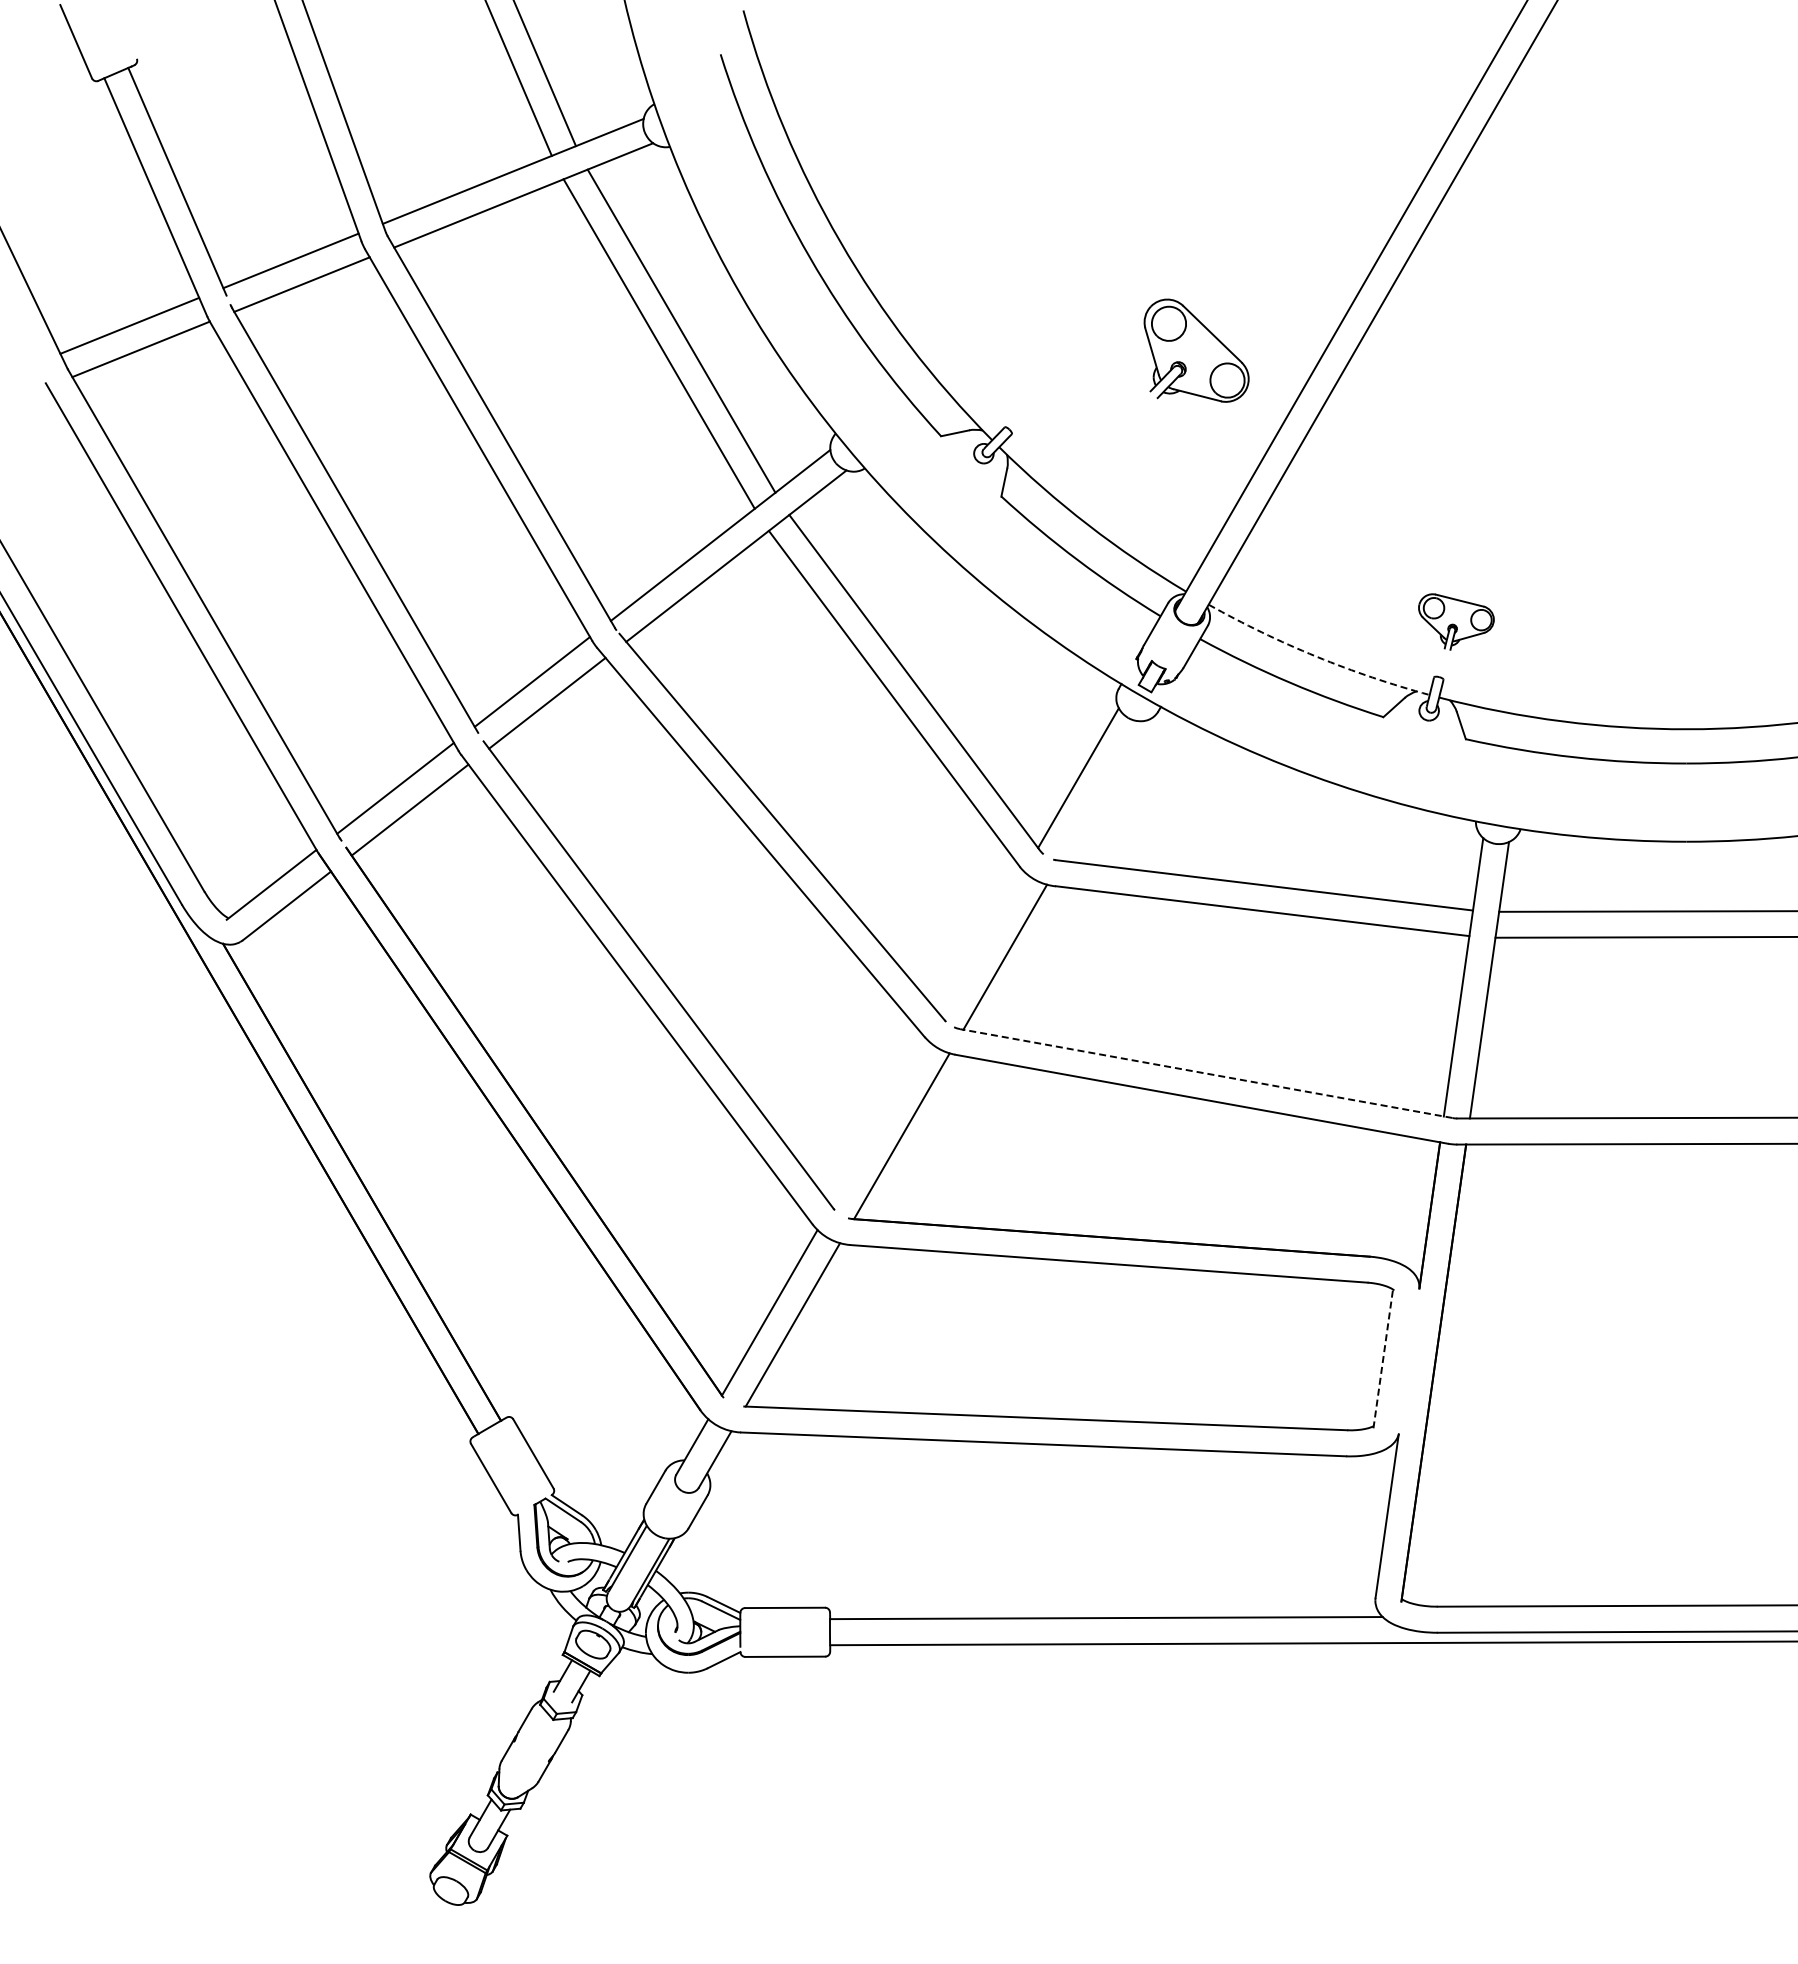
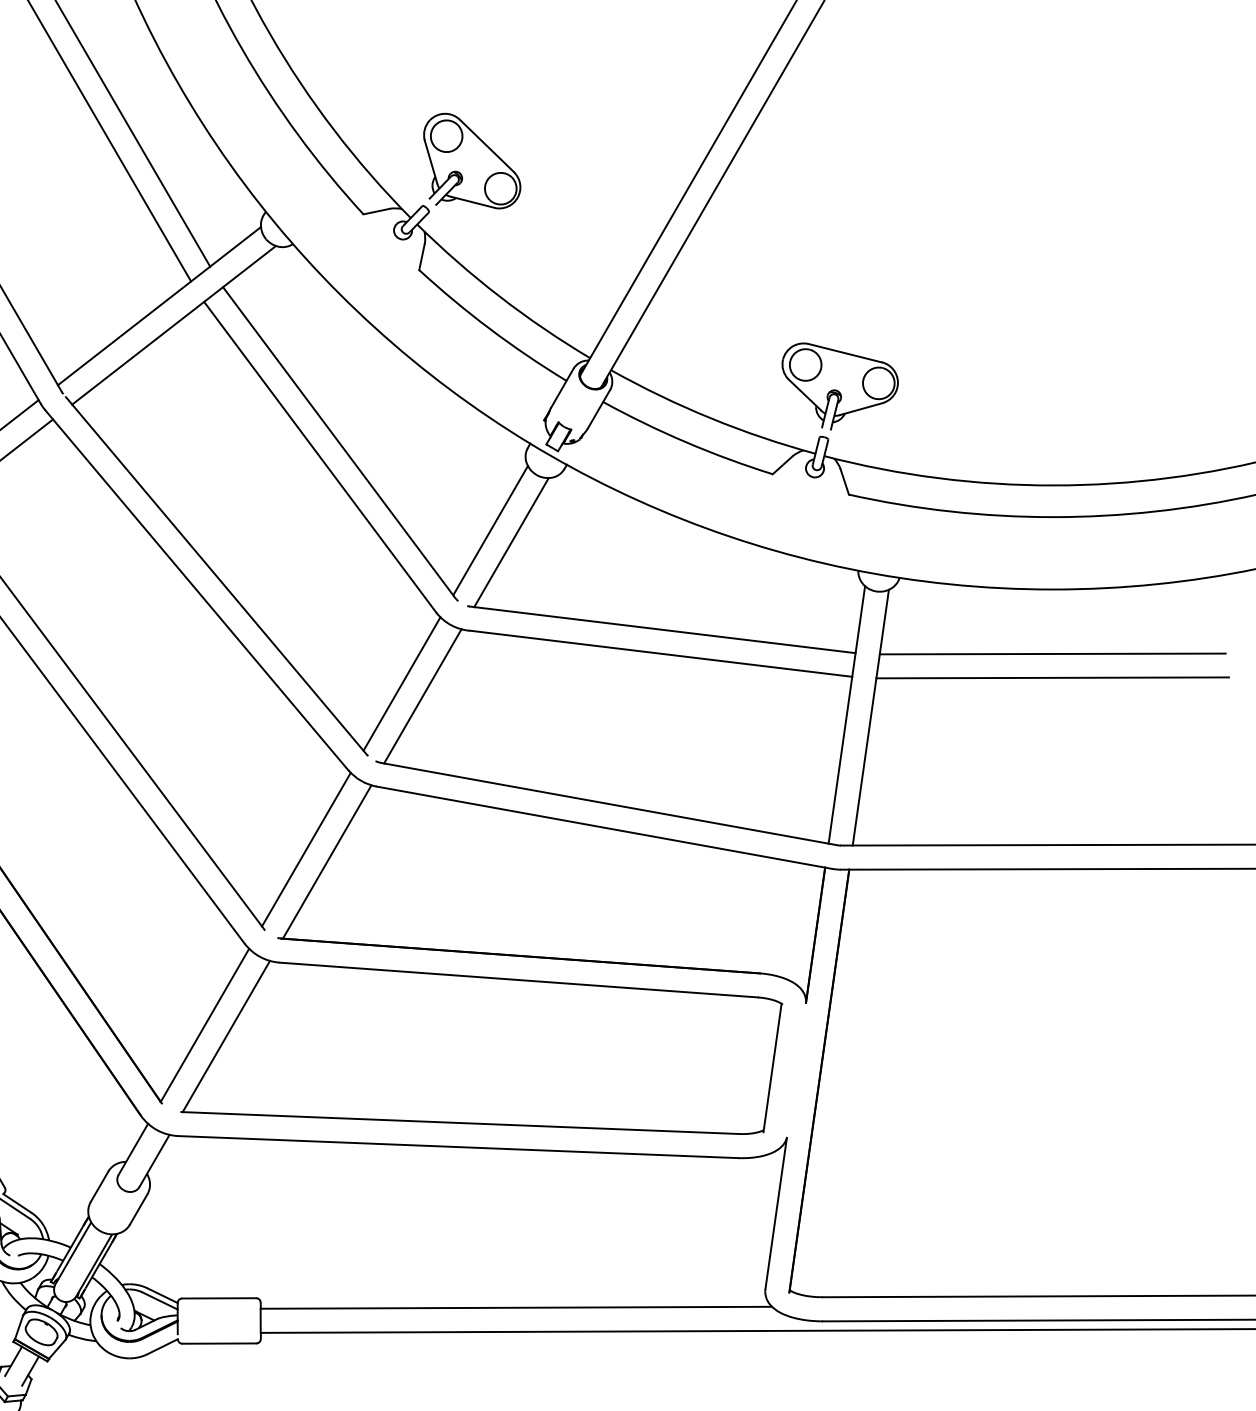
part: (1196, 350) -> (472, 160), moved
part: (1456, 621) -> (840, 385), size x1.67
arc: (1316, 656) -> (710, 418), dashed -> solid
line: (1100, 790) -> (510, 542), added
line: (982, 943) -> (401, 683), added
line: (1205, 1073) -> (608, 803), dashed -> solid
line: (879, 1122) -> (306, 849), added
line: (1383, 1358) -> (772, 1067), dashed -> solid

